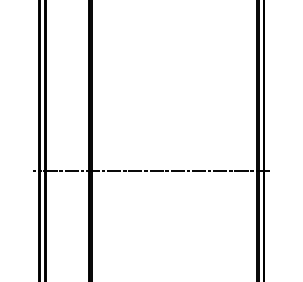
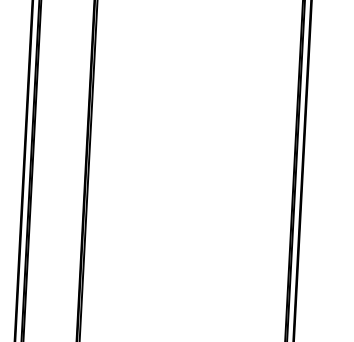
line: (151, 171) -> (160, 221), removed

